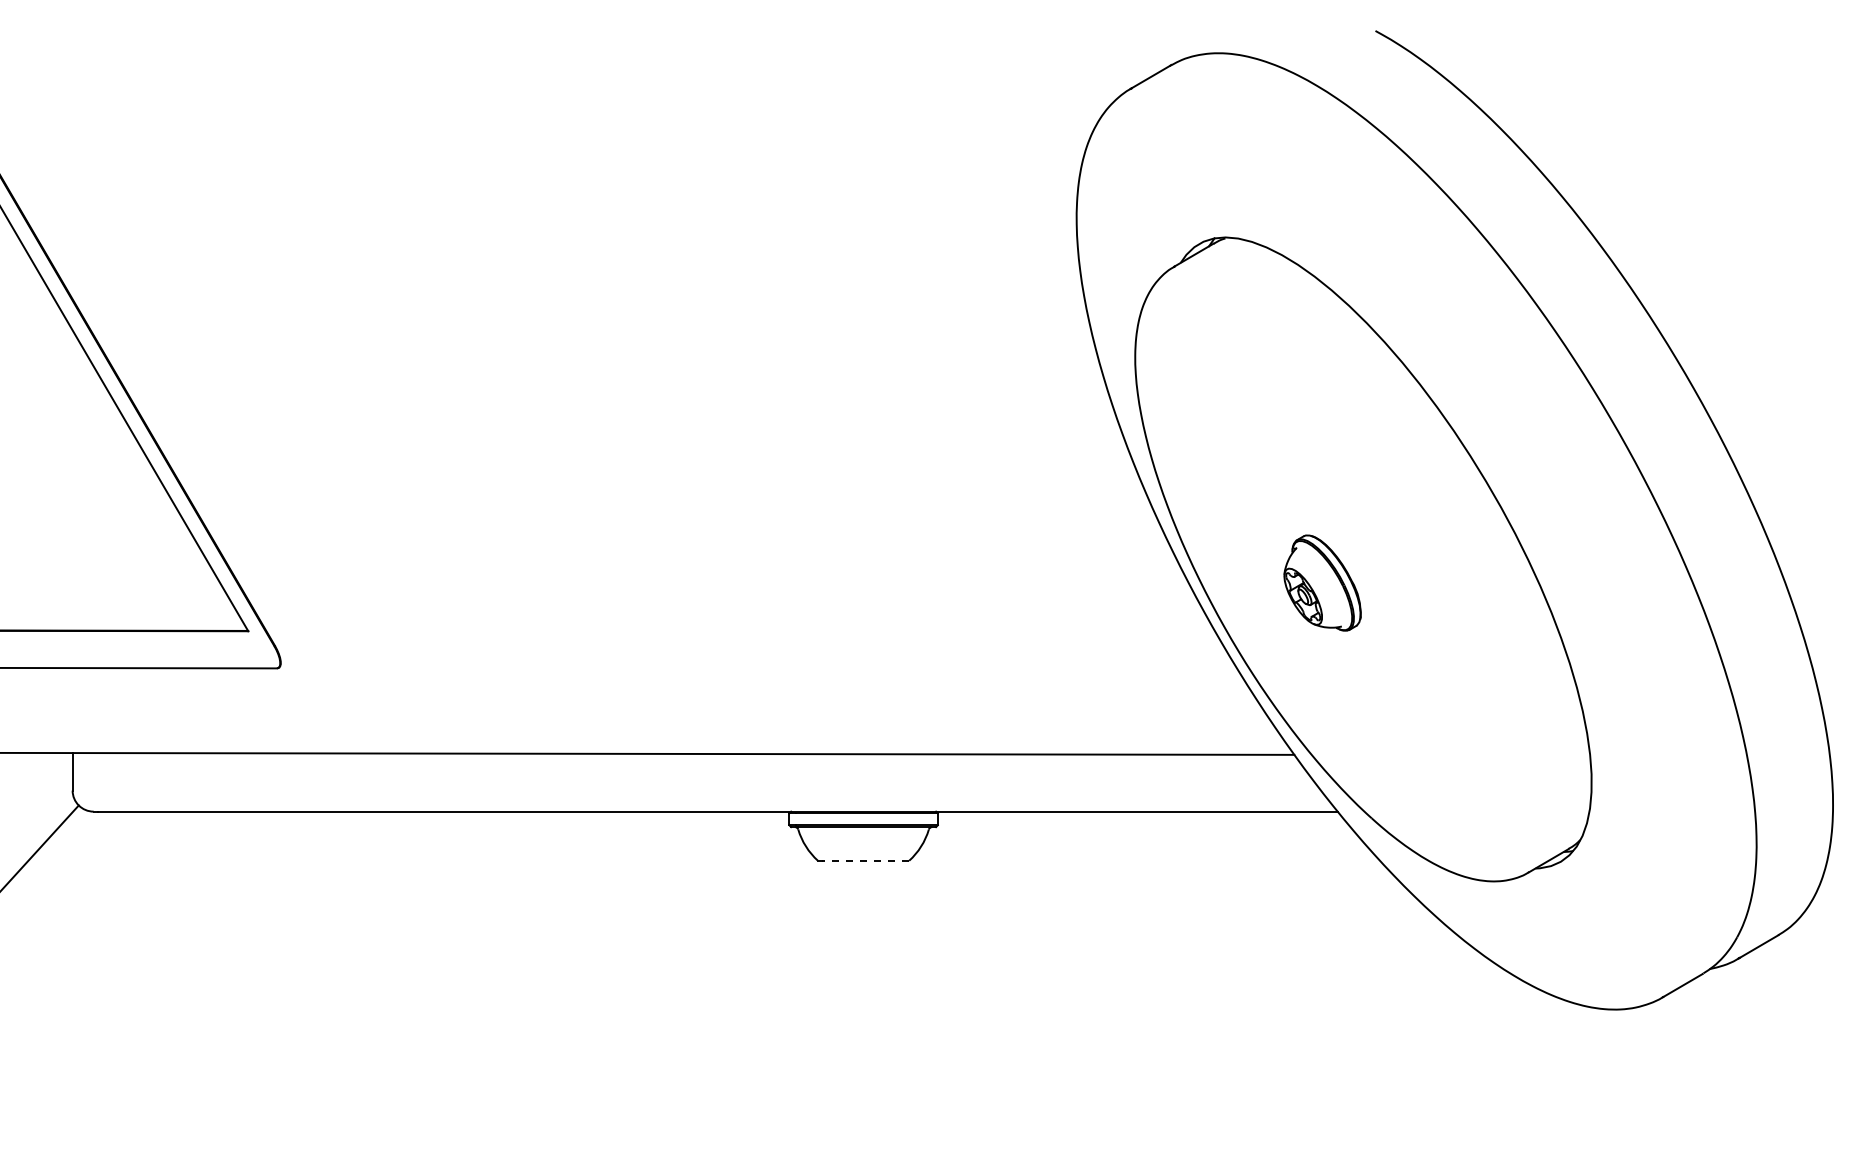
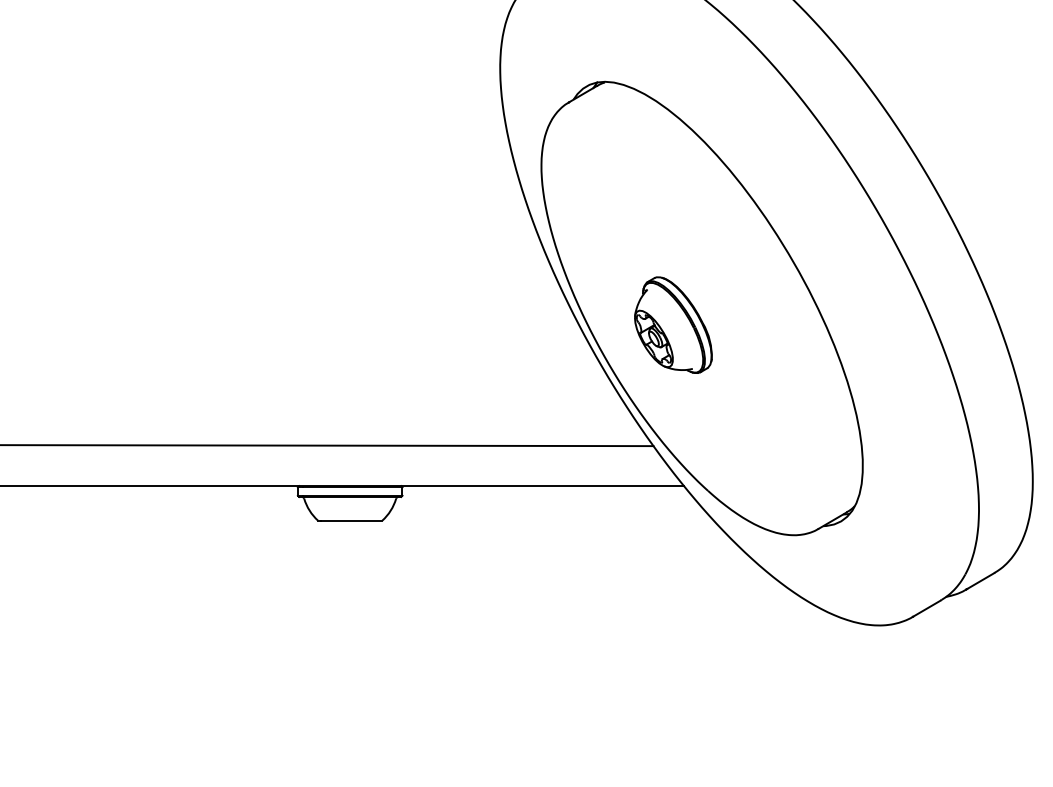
part: (1322, 582) -> (673, 324), size x1.43
line: (865, 860) -> (351, 520), dashed -> solid

